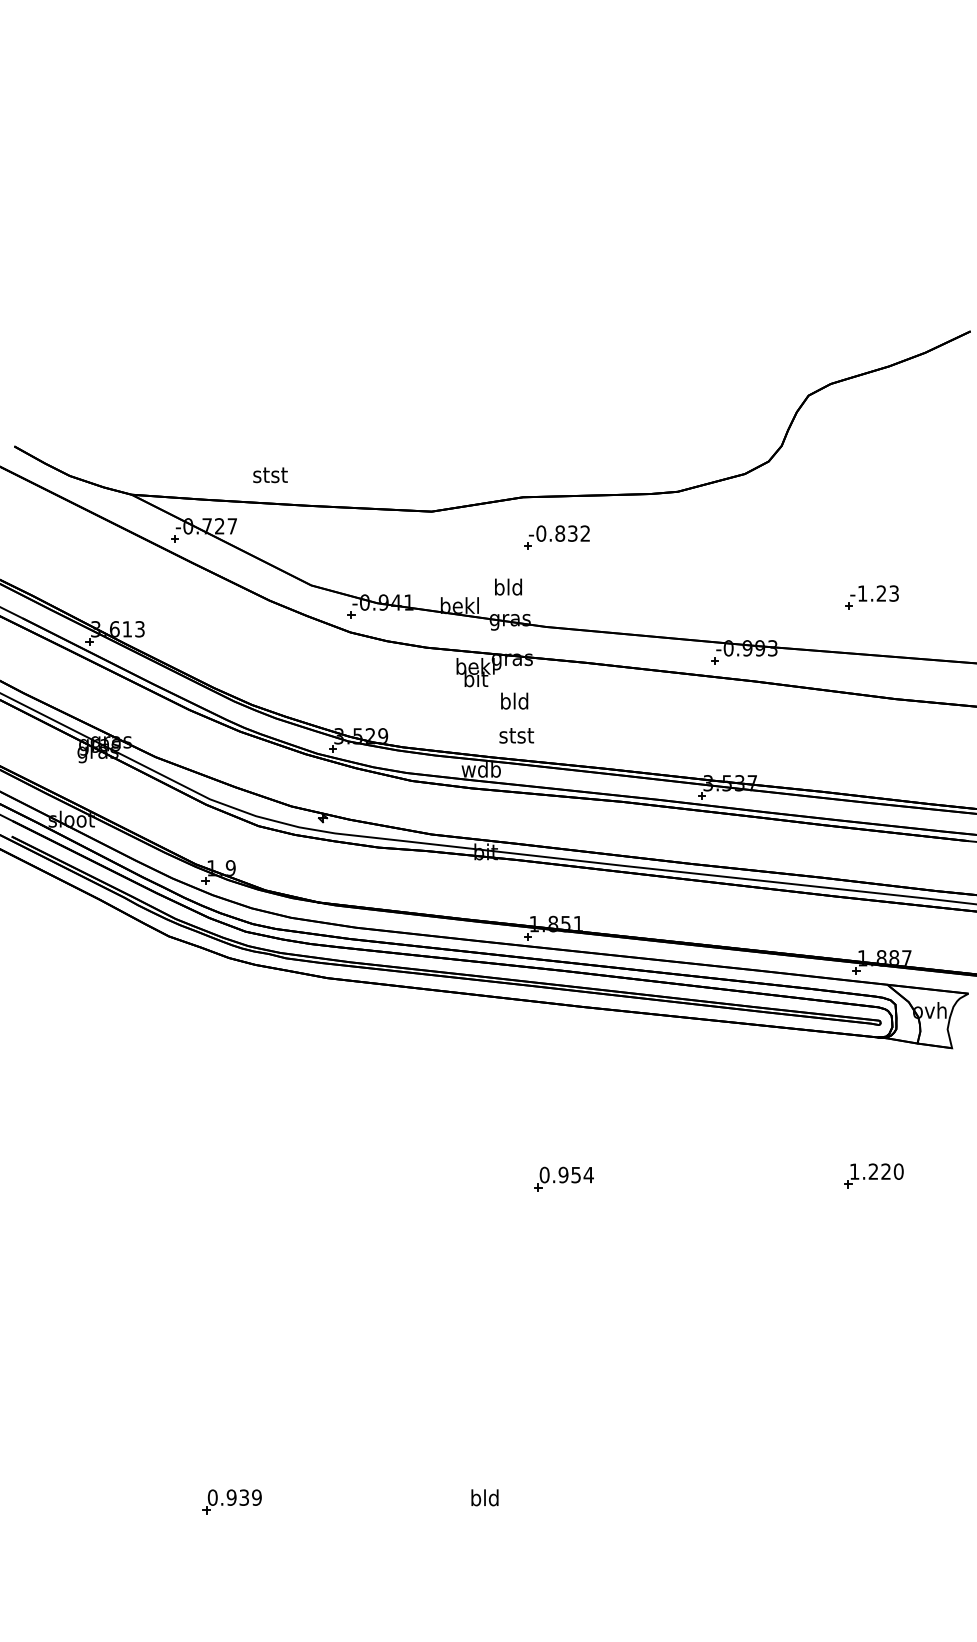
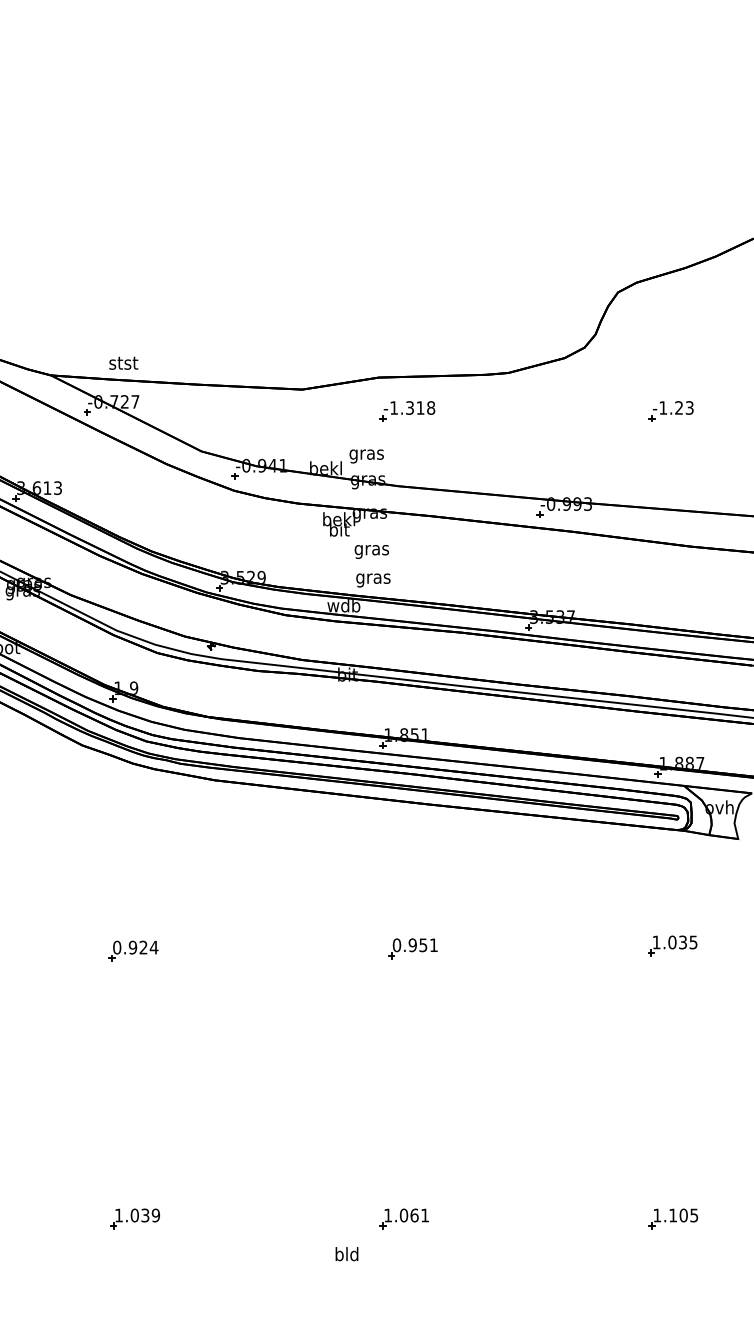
text: (270, 475) -> (123, 363), moved
text: (563, 533) -> (412, 407), -0.832 -> -1.318
text: (508, 588) -> (366, 453), bld -> gras
part: (871, 597) -> (670, 411), moved
text: (514, 702) -> (371, 549), bld -> gras
text: (516, 737) -> (373, 578), stst -> gras
text: (885, 1171) -> (682, 942), 1.220 -> 1.035
text: (588, 1175) -> (433, 945), 0.954 -> 0.951
part: (229, 1181) -> (132, 950), added
text: (221, 1497) -> (126, 1215), 0.939 -> 1.039
text: (484, 1497) -> (346, 1253), moved
part: (553, 1501) -> (404, 1218), added
part: (874, 1501) -> (673, 1218), added

